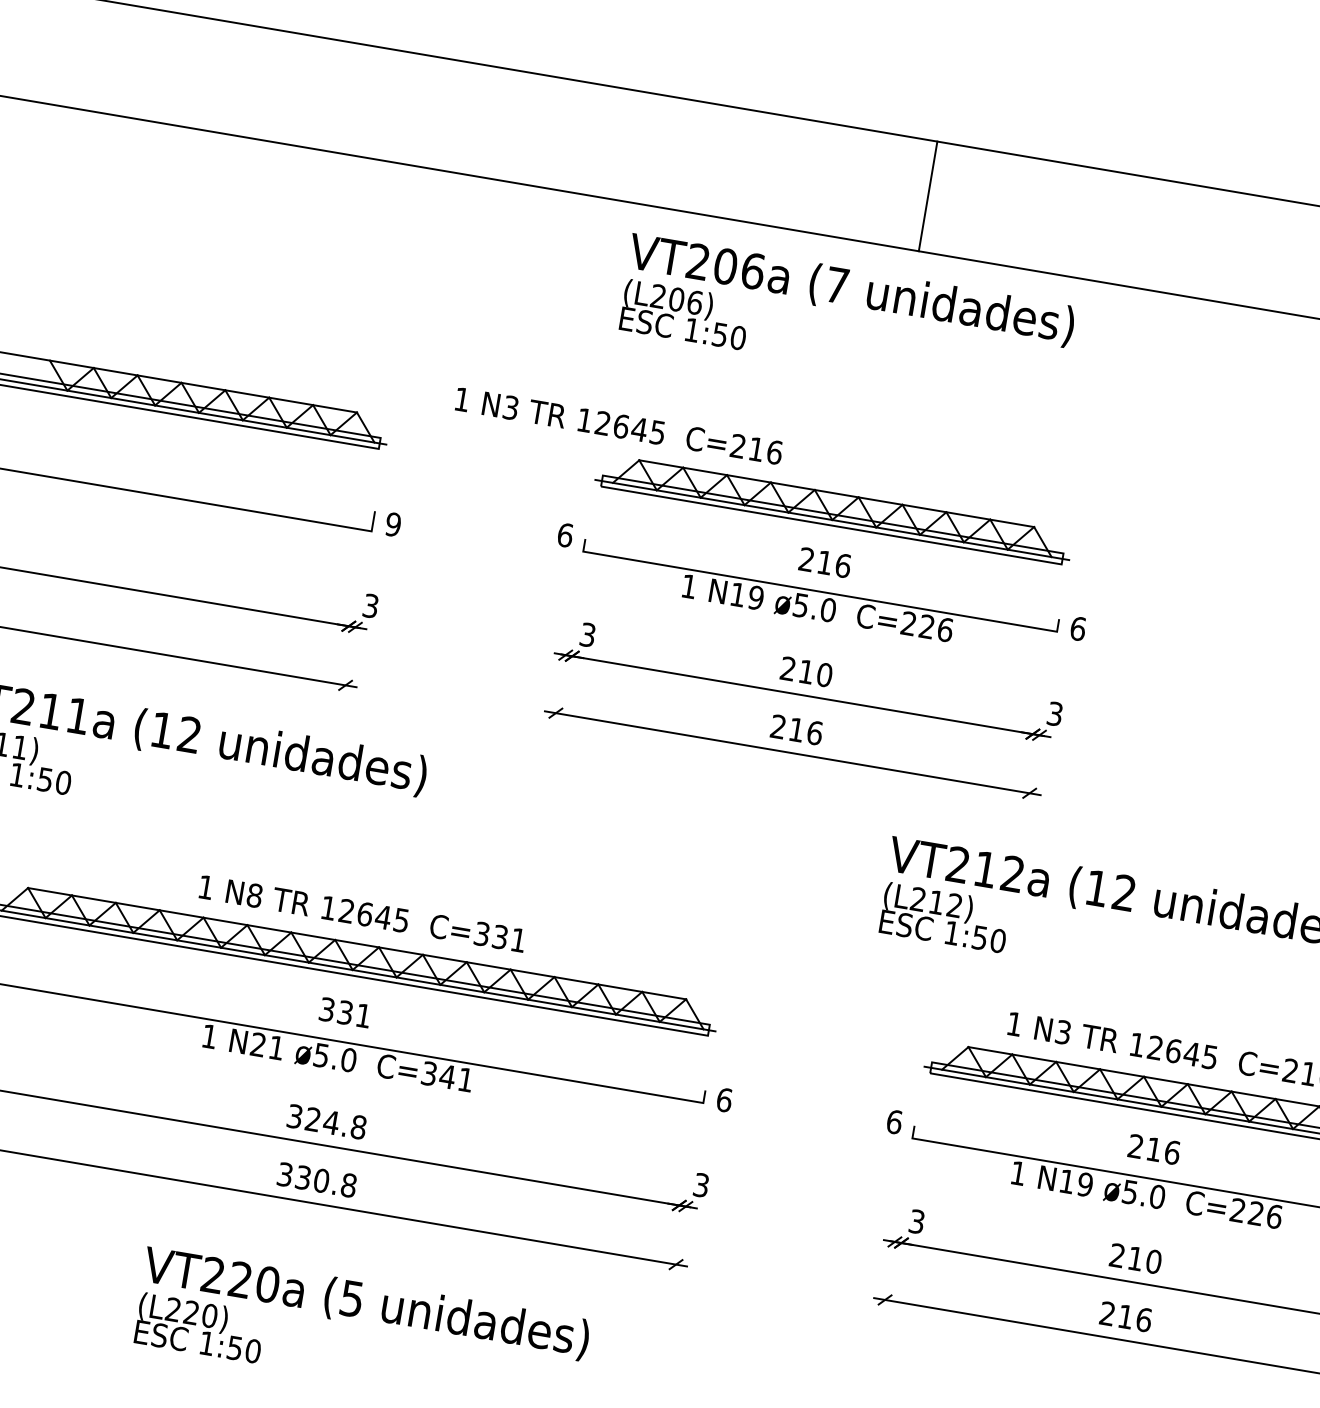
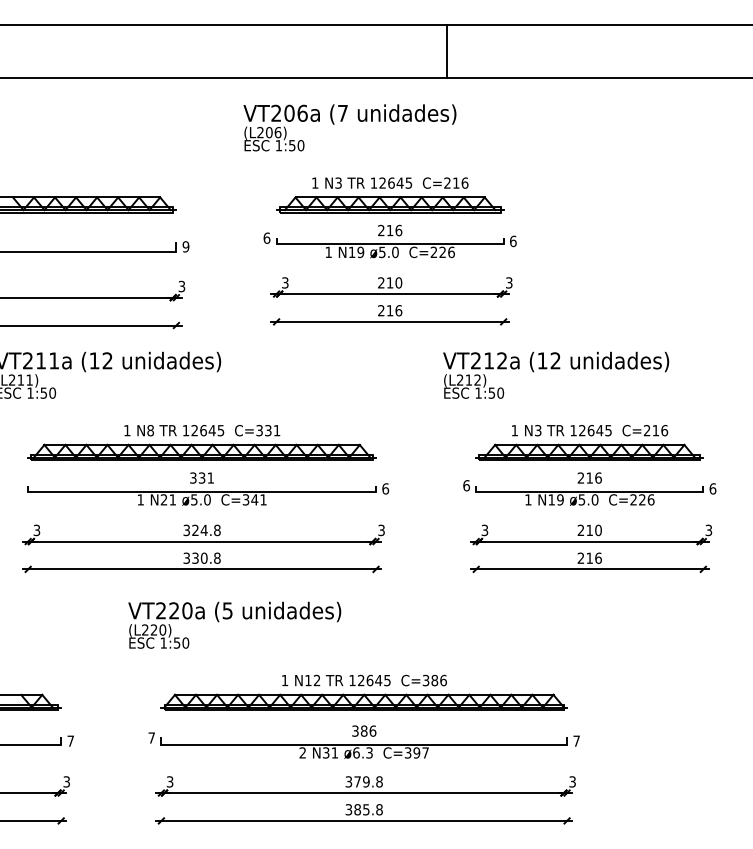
line: (928, 195) -> (447, 51), moved
text: (845, 317) -> (349, 127), moved
text: (619, 424) -> (390, 182), moved

